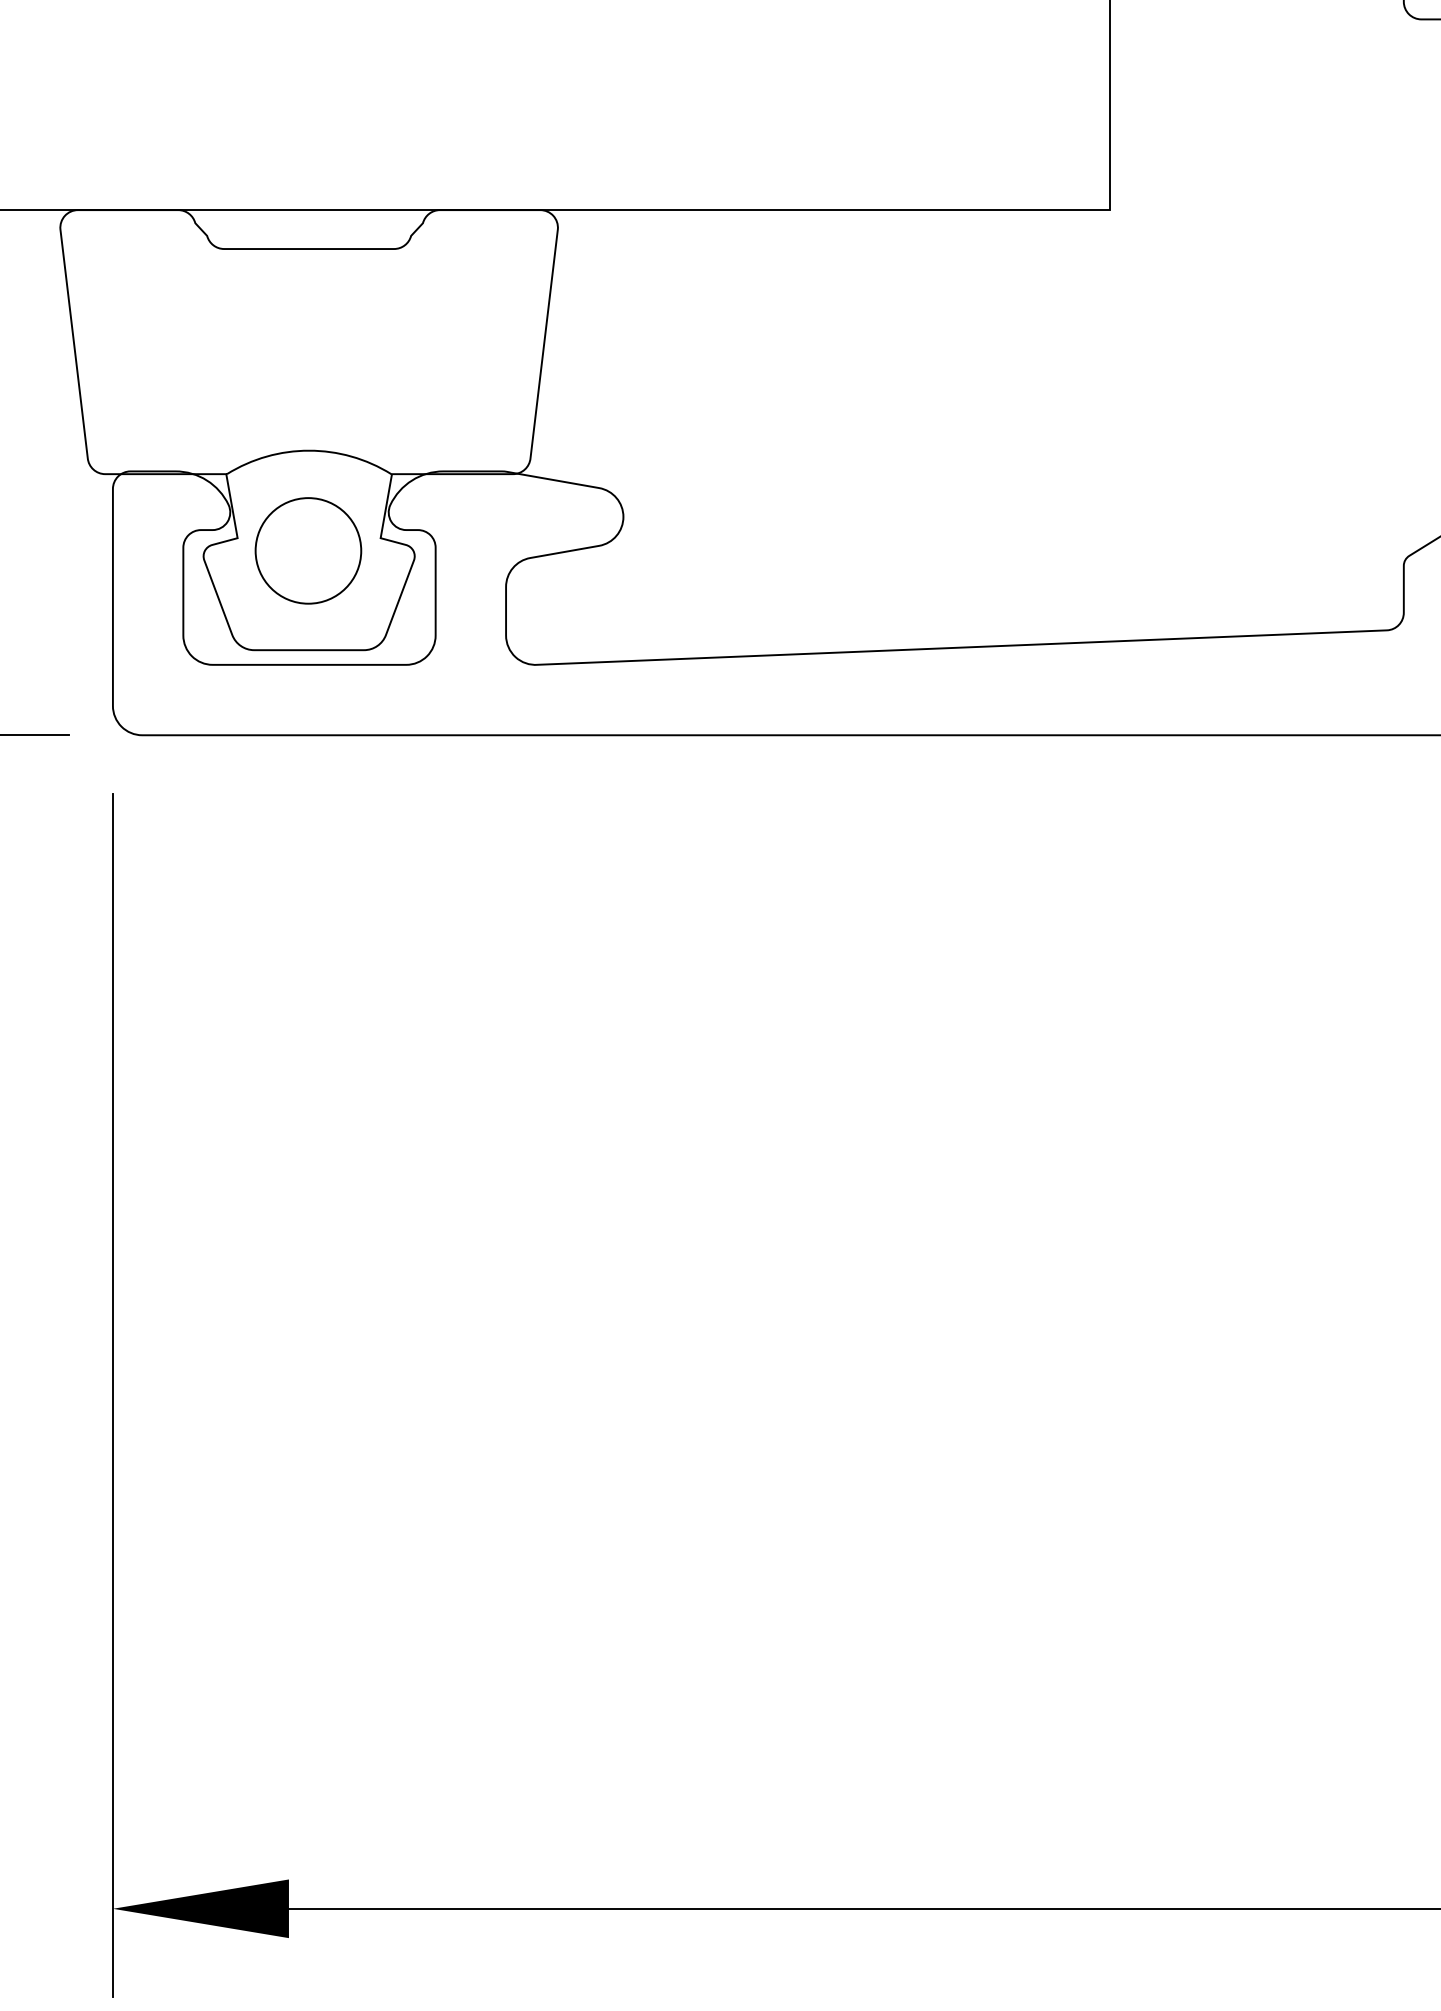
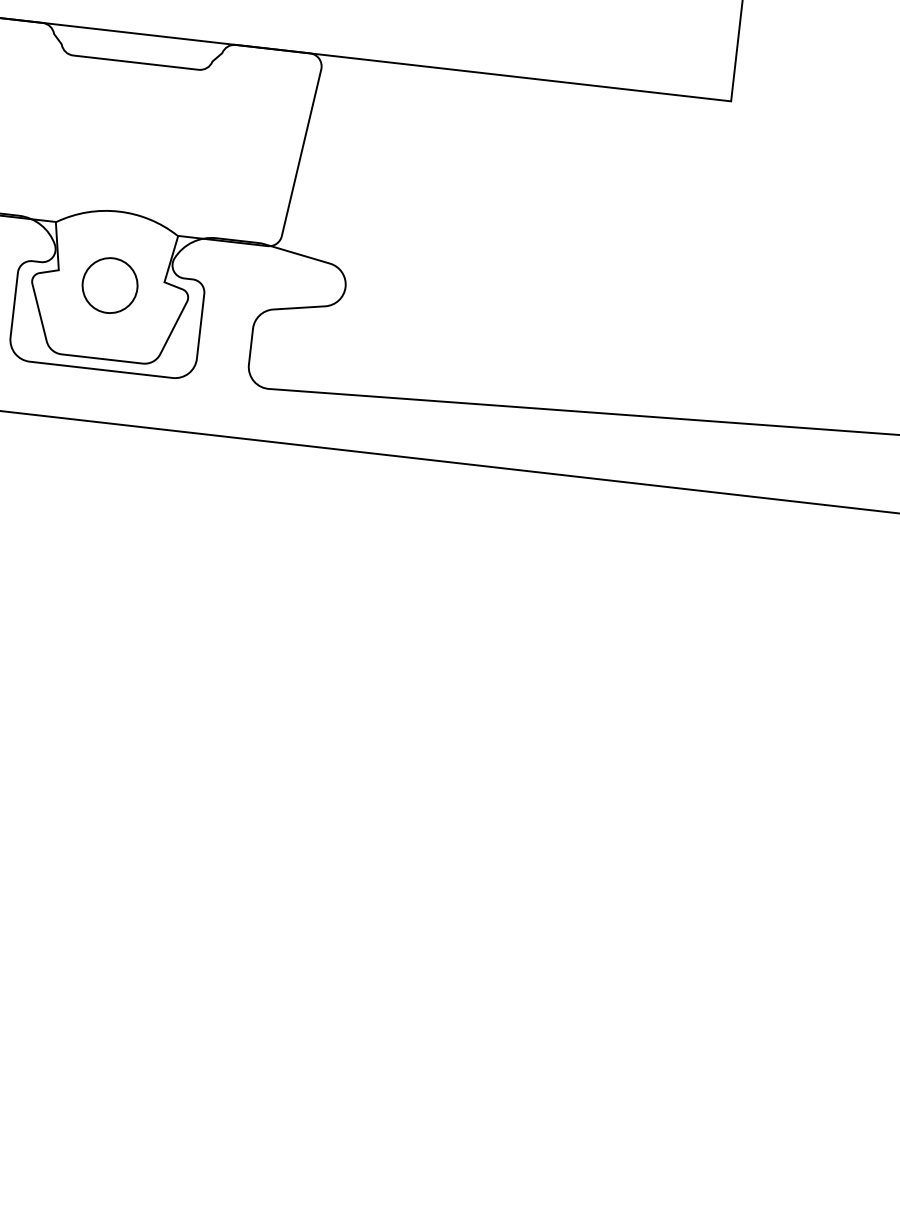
circle: (308, 550) -> (110, 285), size x0.7

